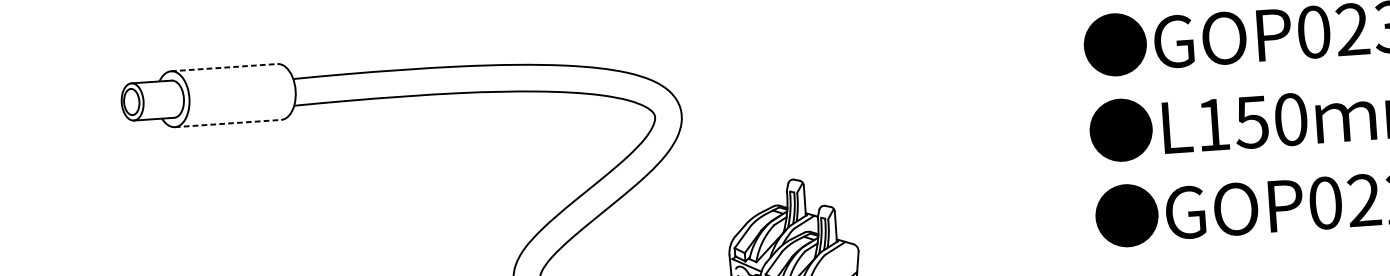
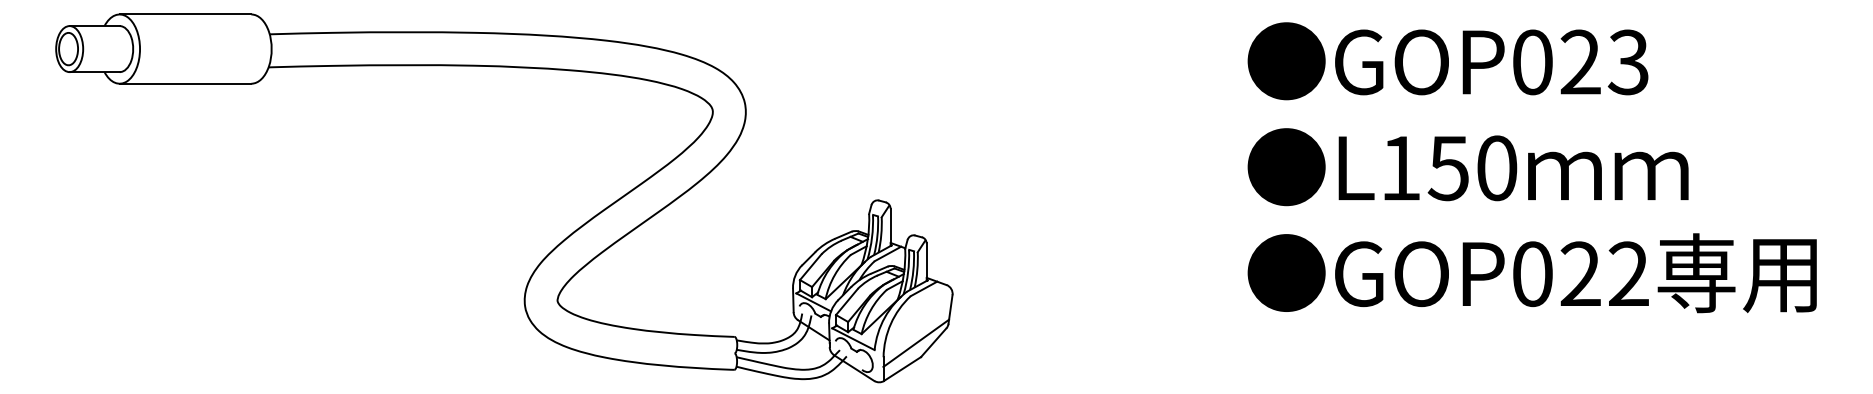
line: (224, 67) -> (185, 14), dashed -> solid
line: (228, 123) -> (185, 83), dashed -> solid

